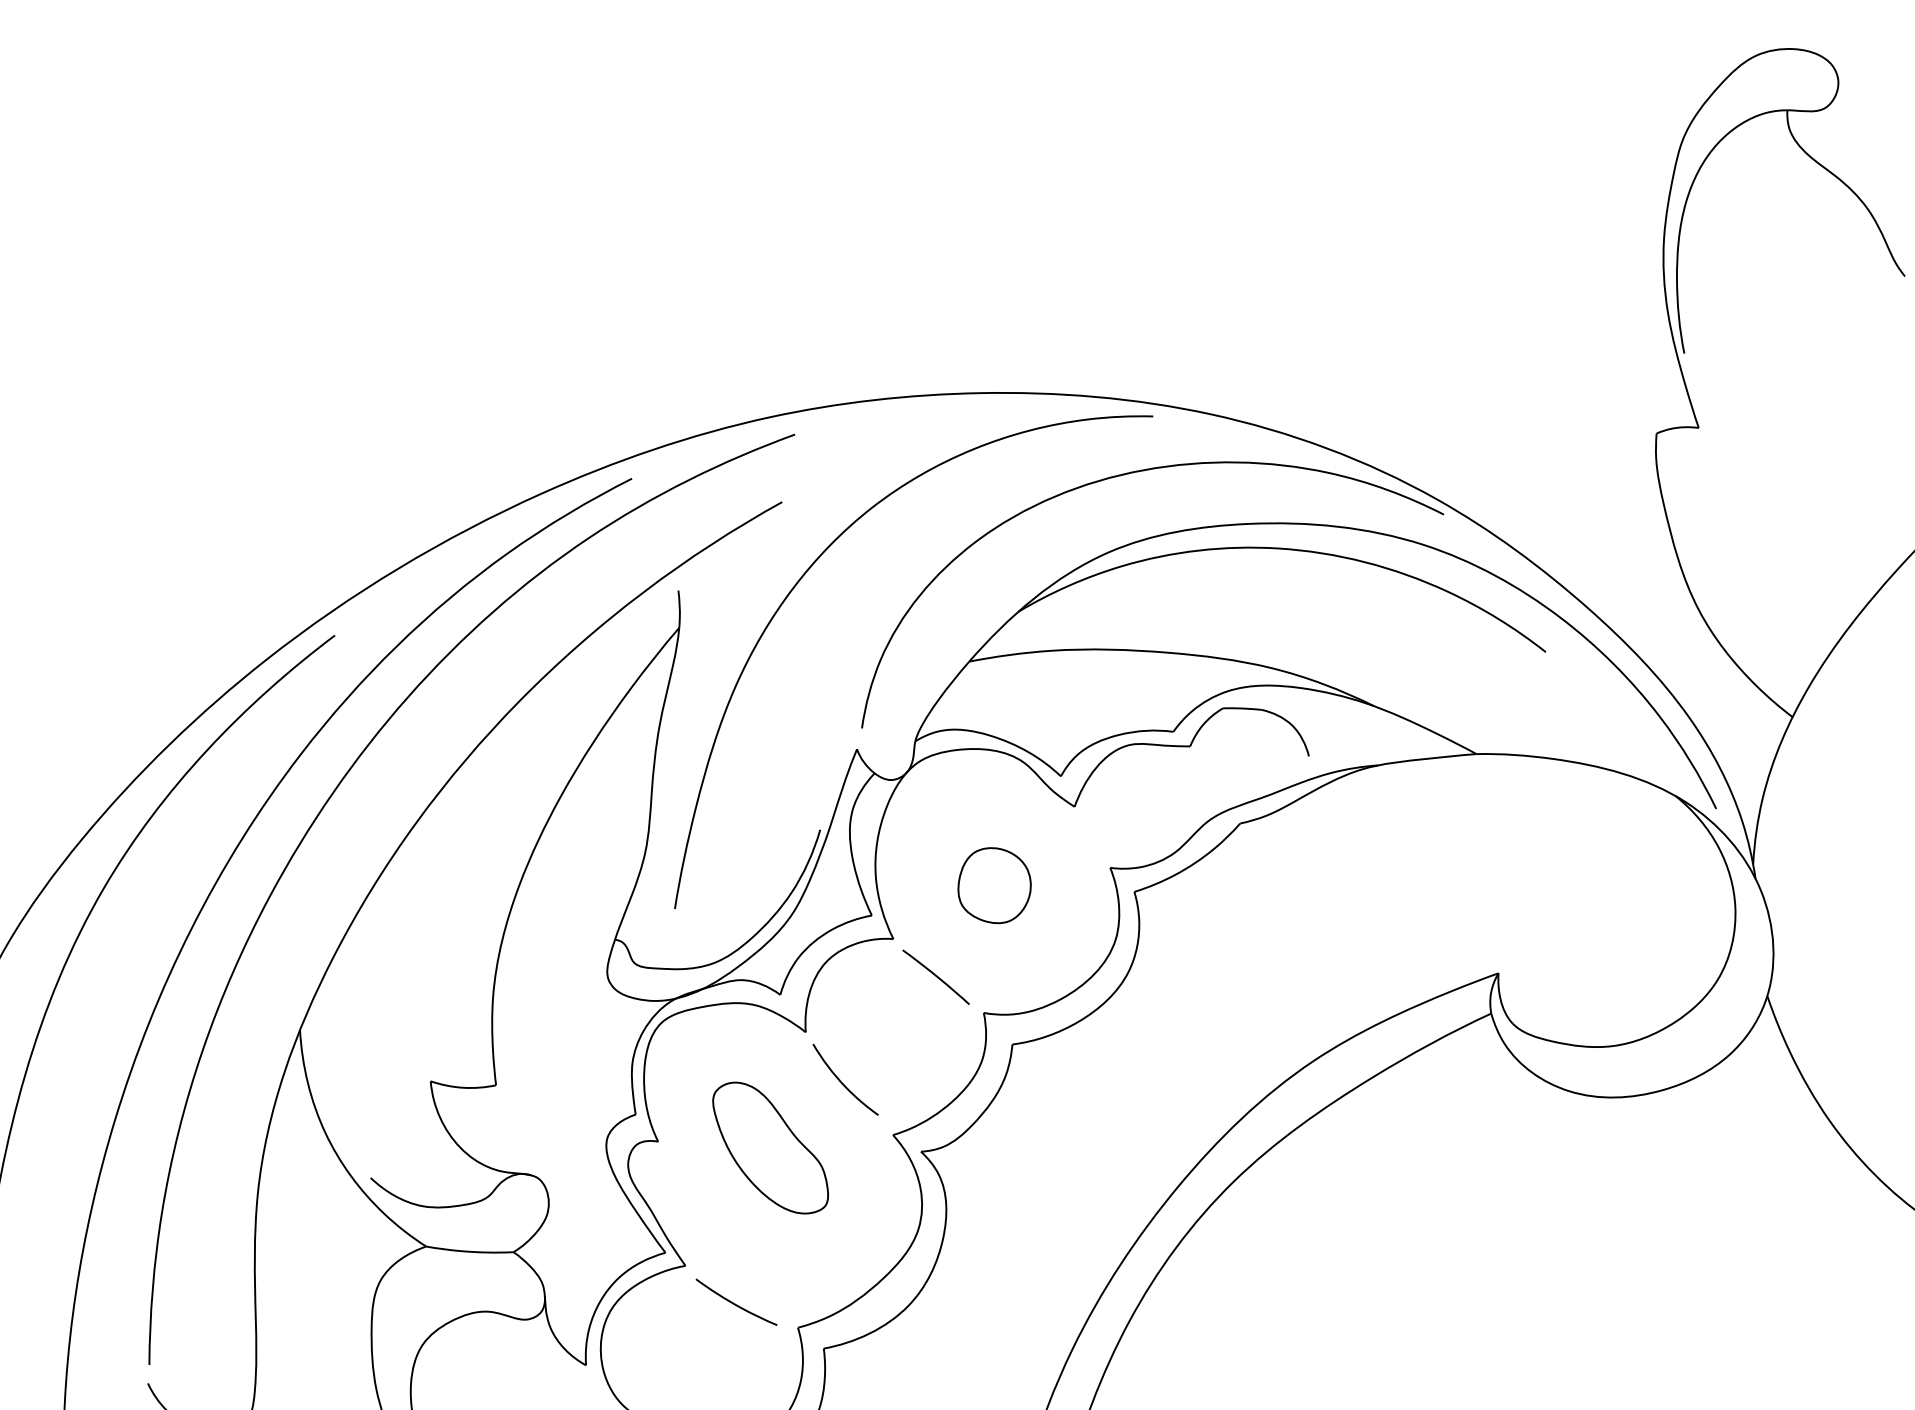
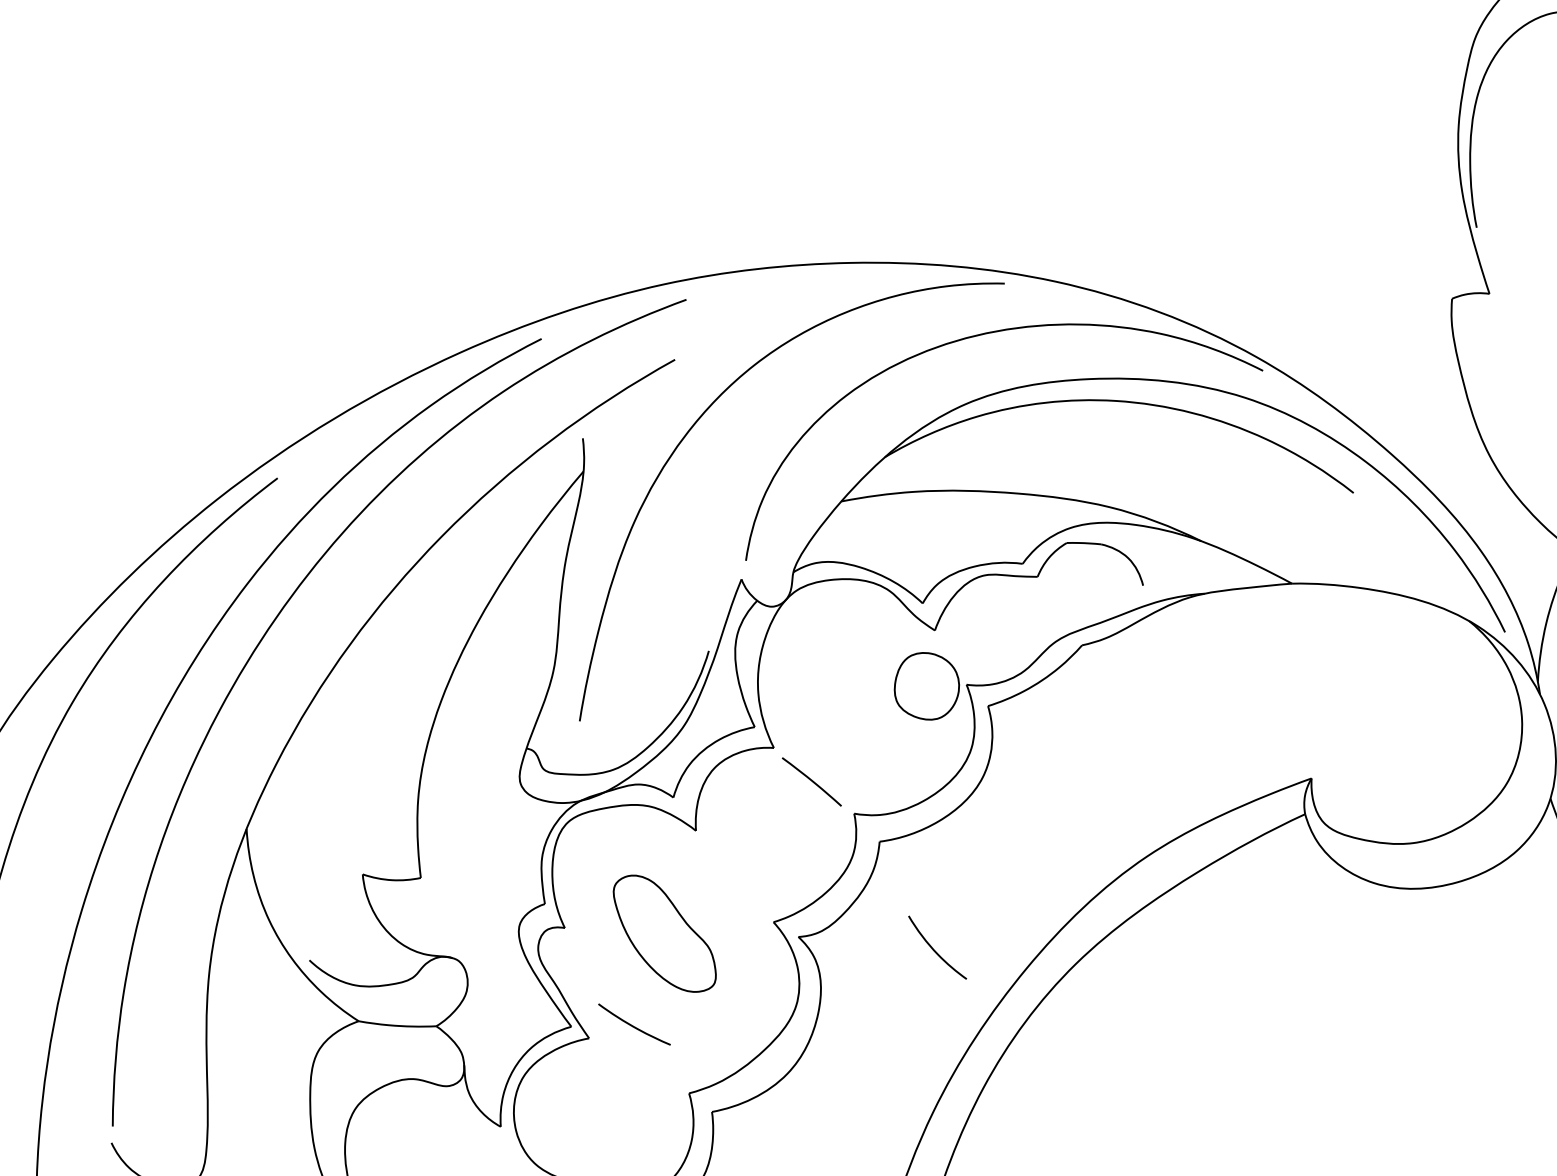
part: (994, 885) -> (926, 686), moved
curve: (842, 1082) -> (934, 950), moved
curve: (735, 1303) -> (633, 1025), moved

